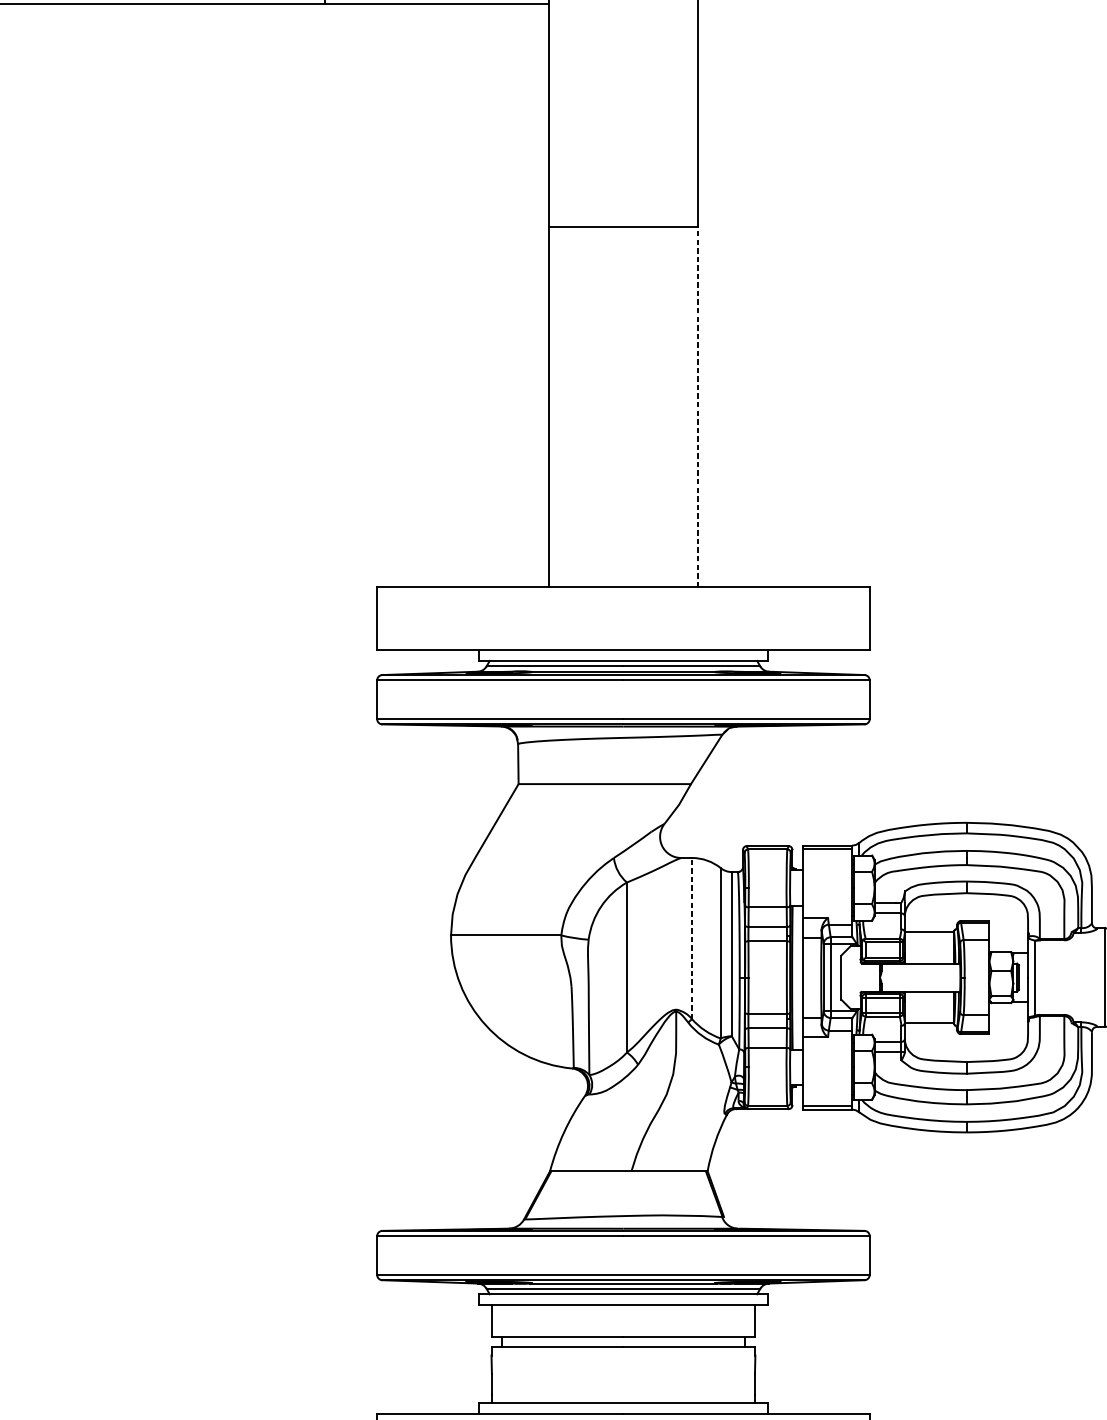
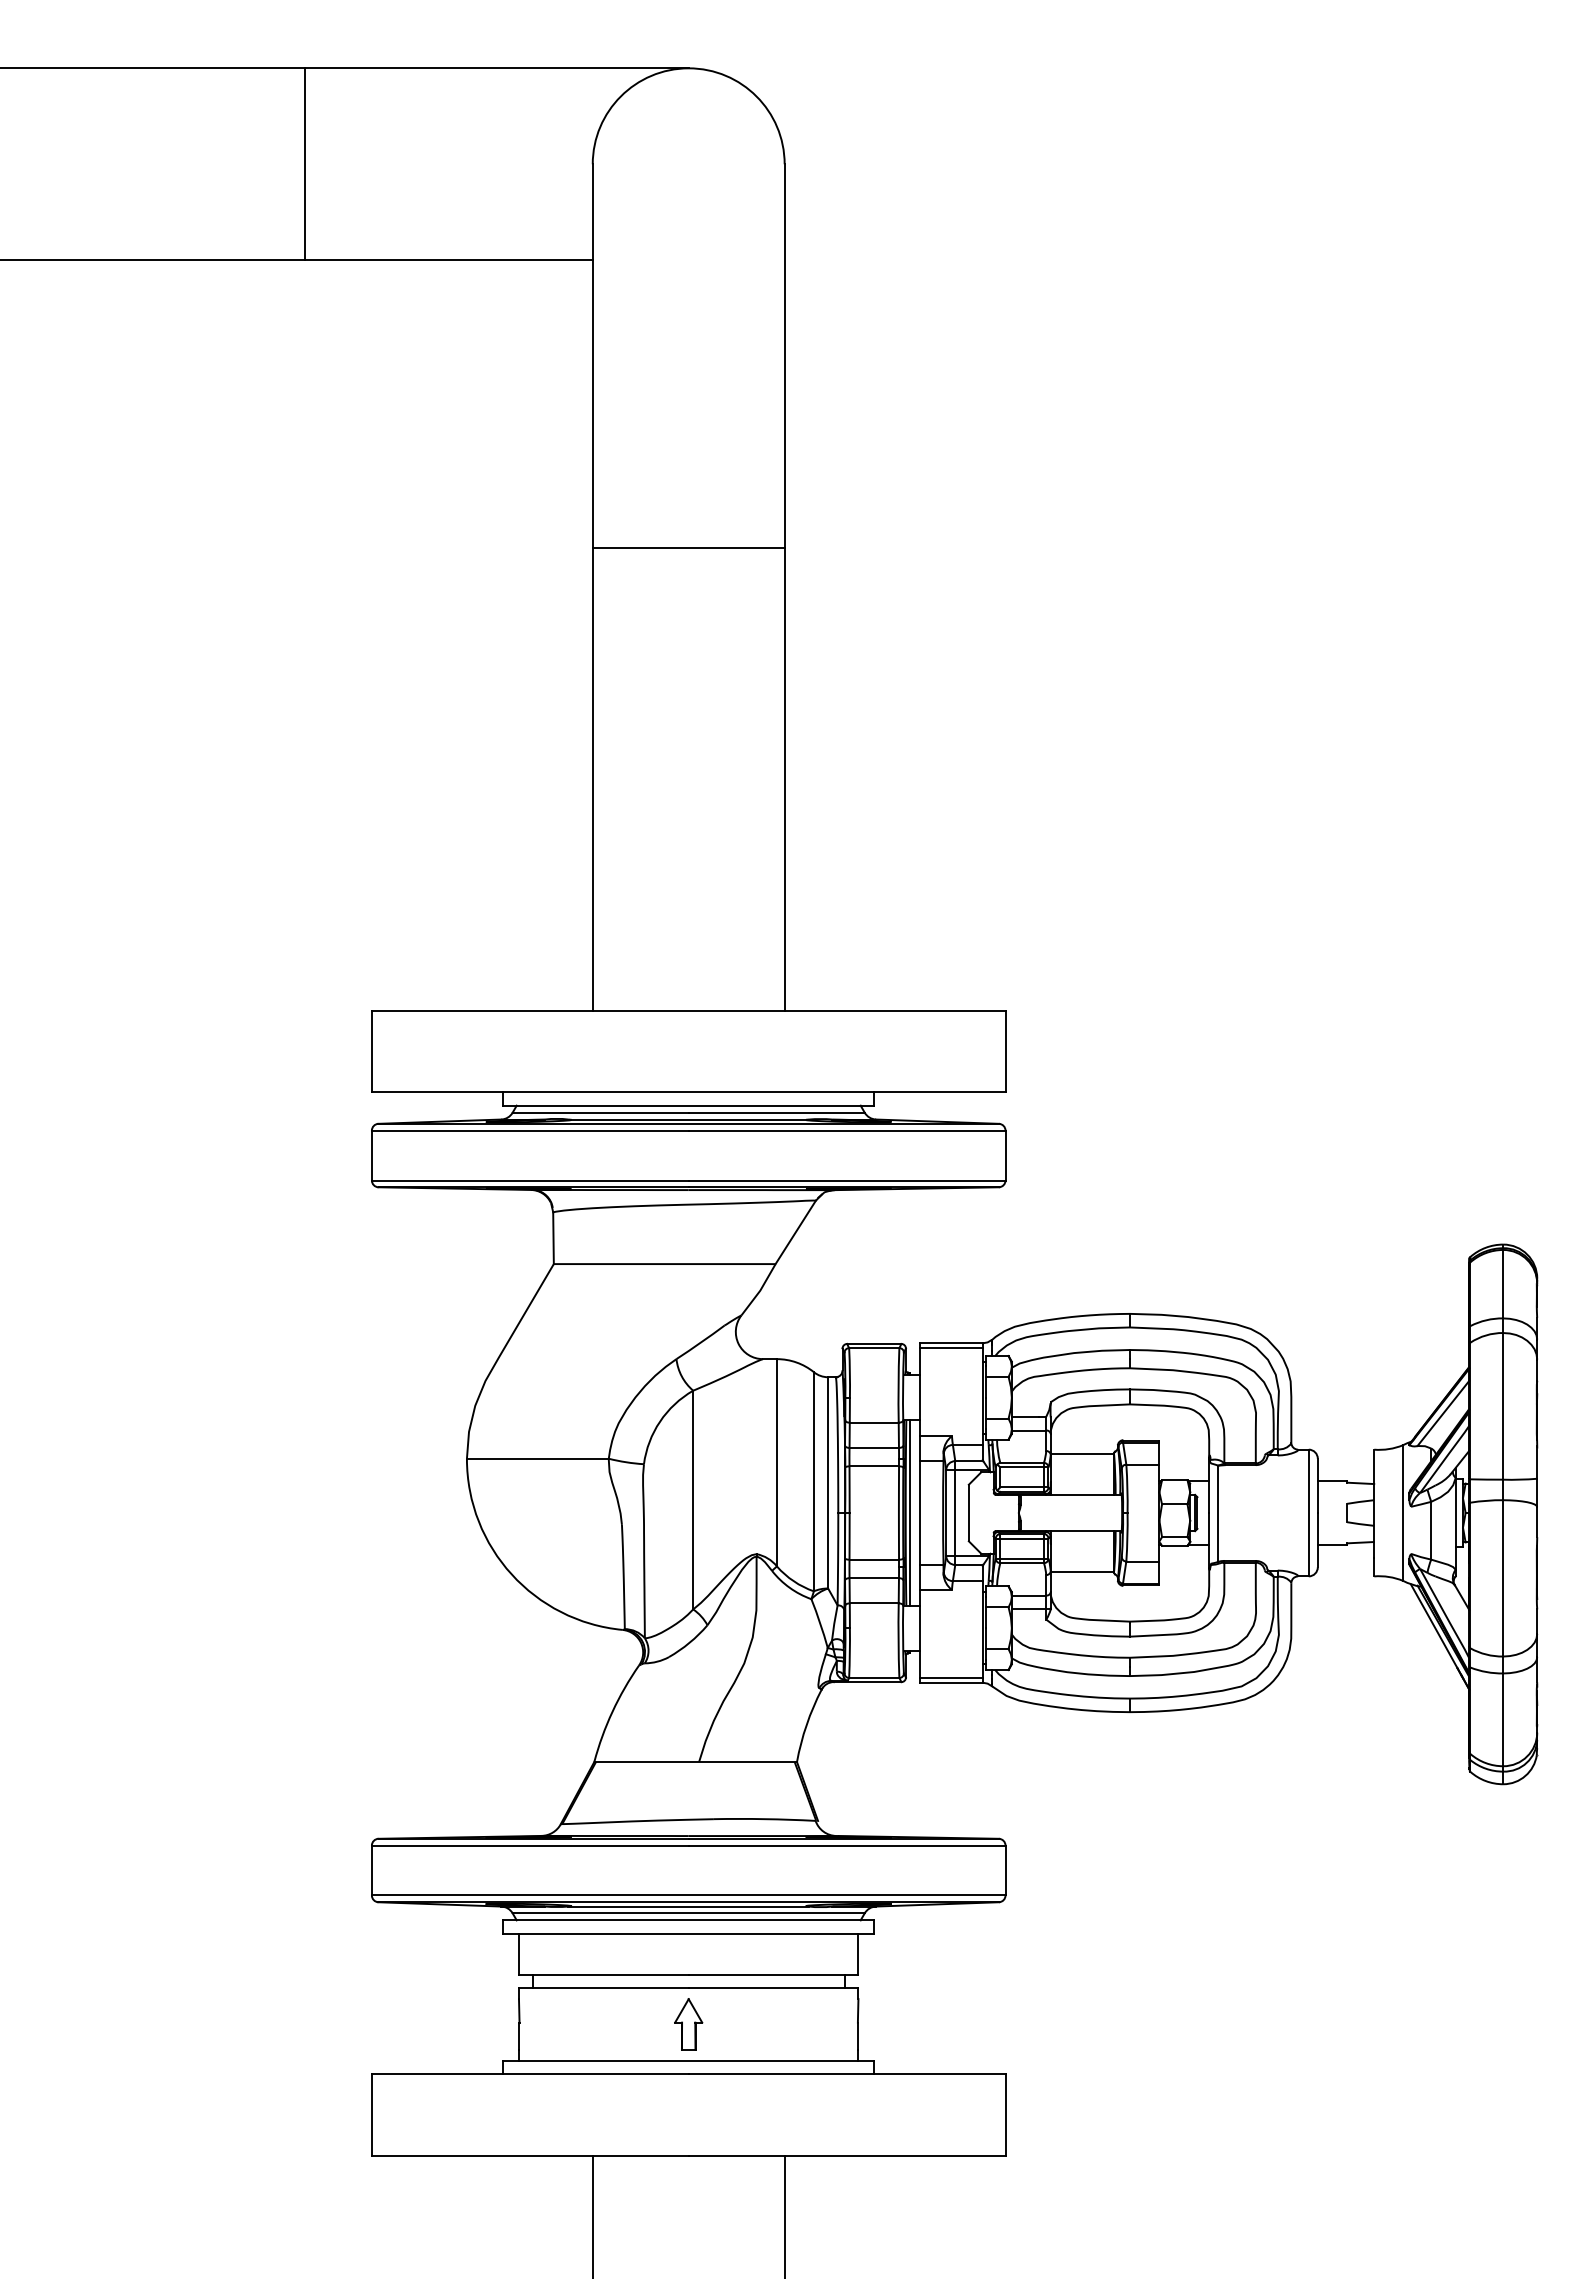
line: (697, 406) -> (784, 778), dashed -> solid
line: (691, 938) -> (776, 1462), dashed -> solid
line: (795, 977) -> (910, 1512), added
part: (623, 1375) -> (688, 2024), added

